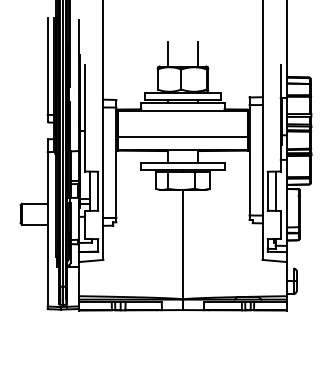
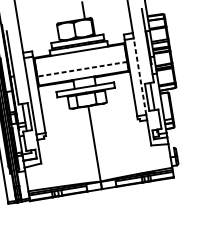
line: (167, 54) -> (62, 14), removed
line: (182, 136) -> (82, 69), solid -> dashed
line: (262, 159) -> (139, 76), solid -> dashed

